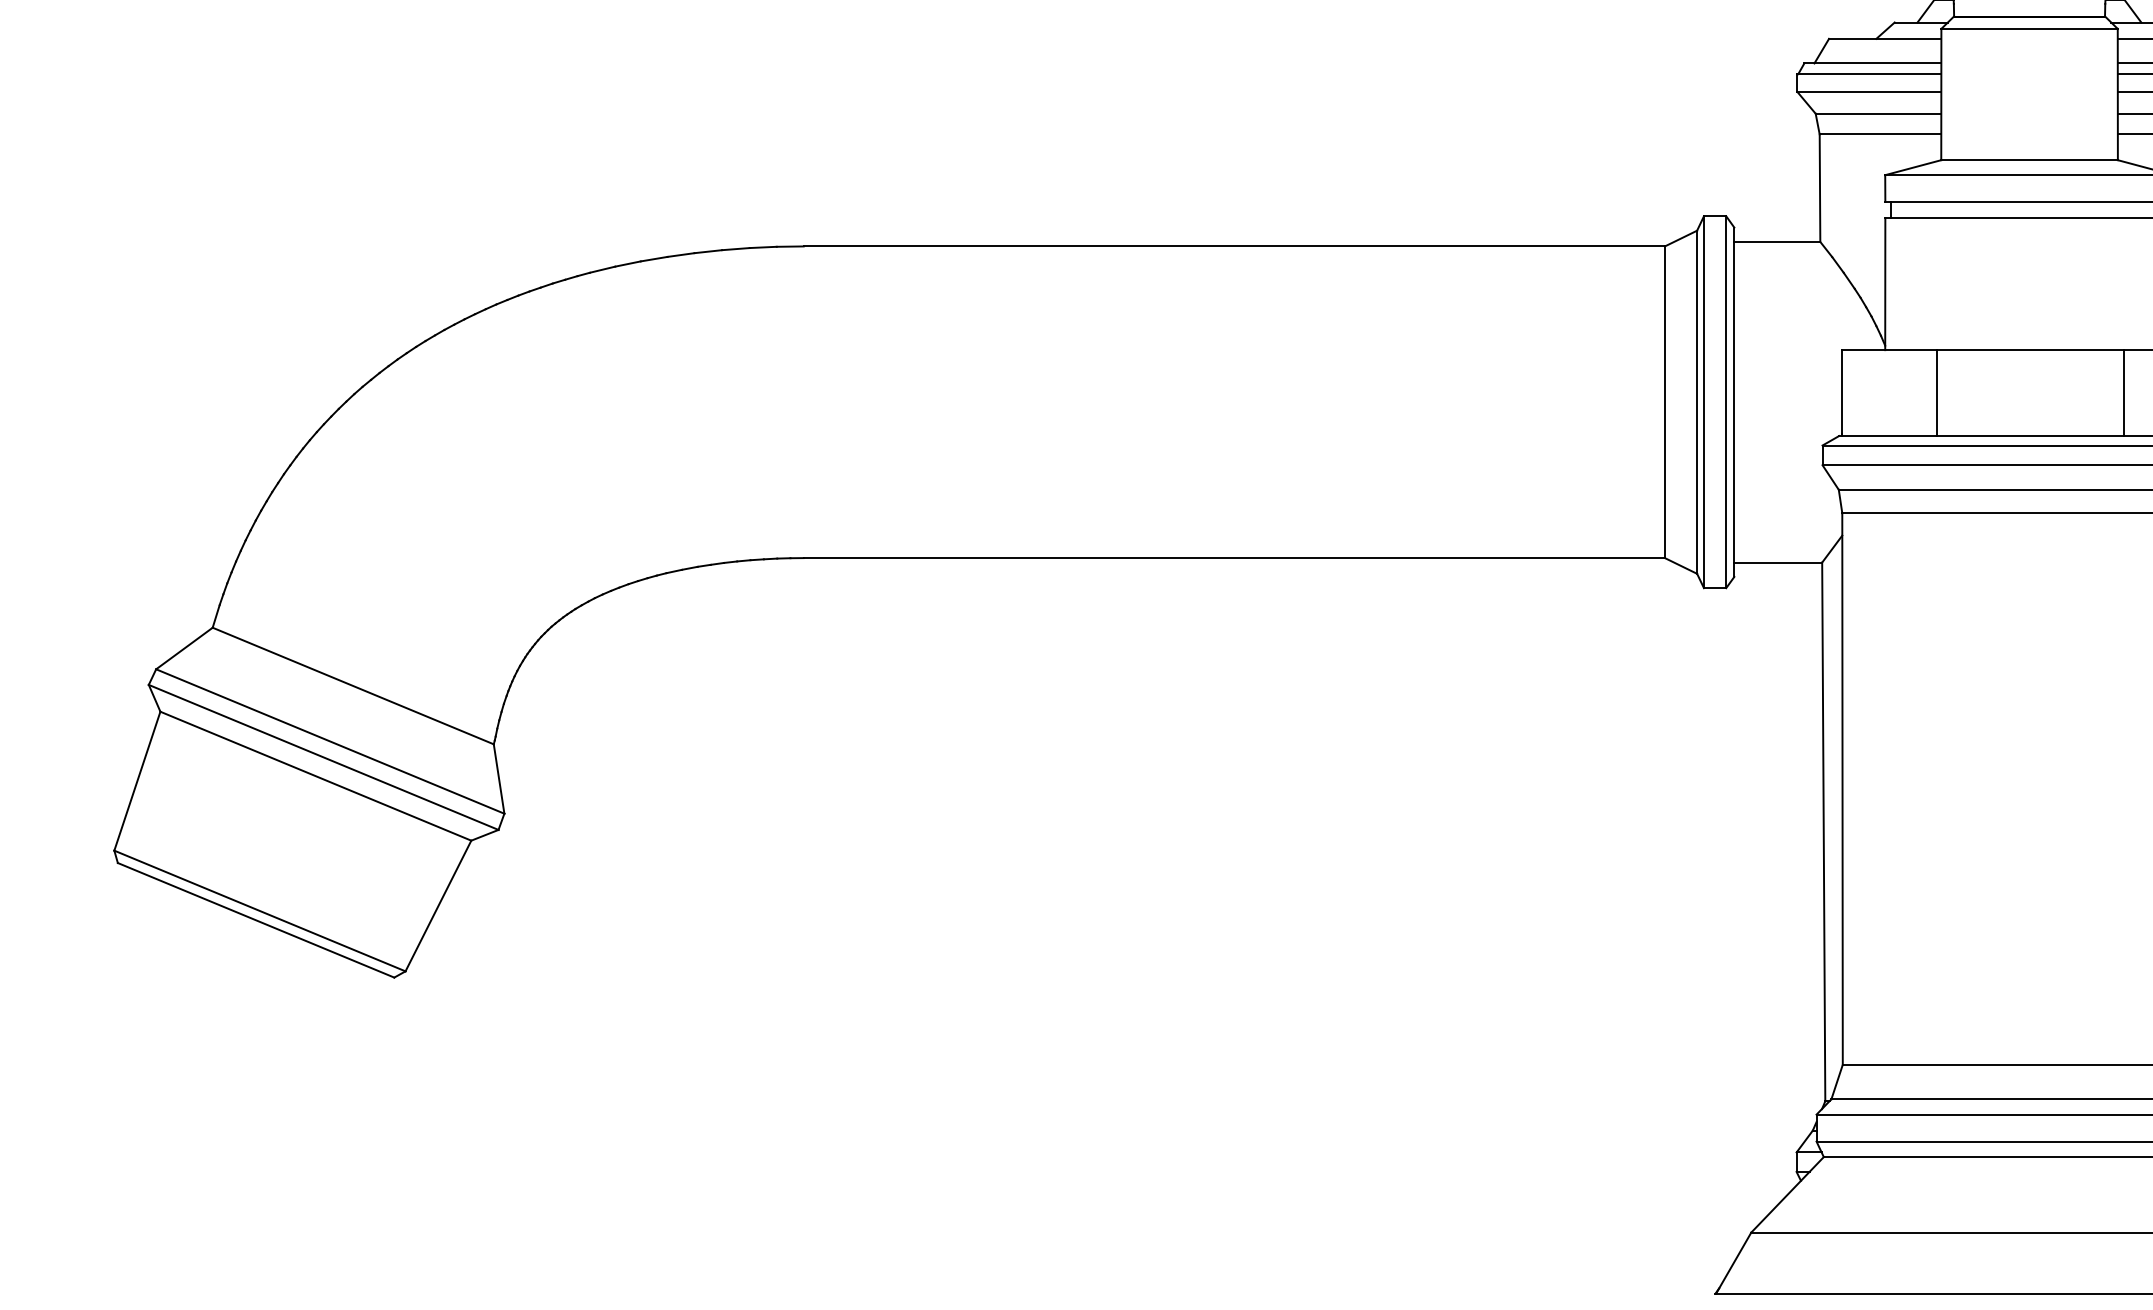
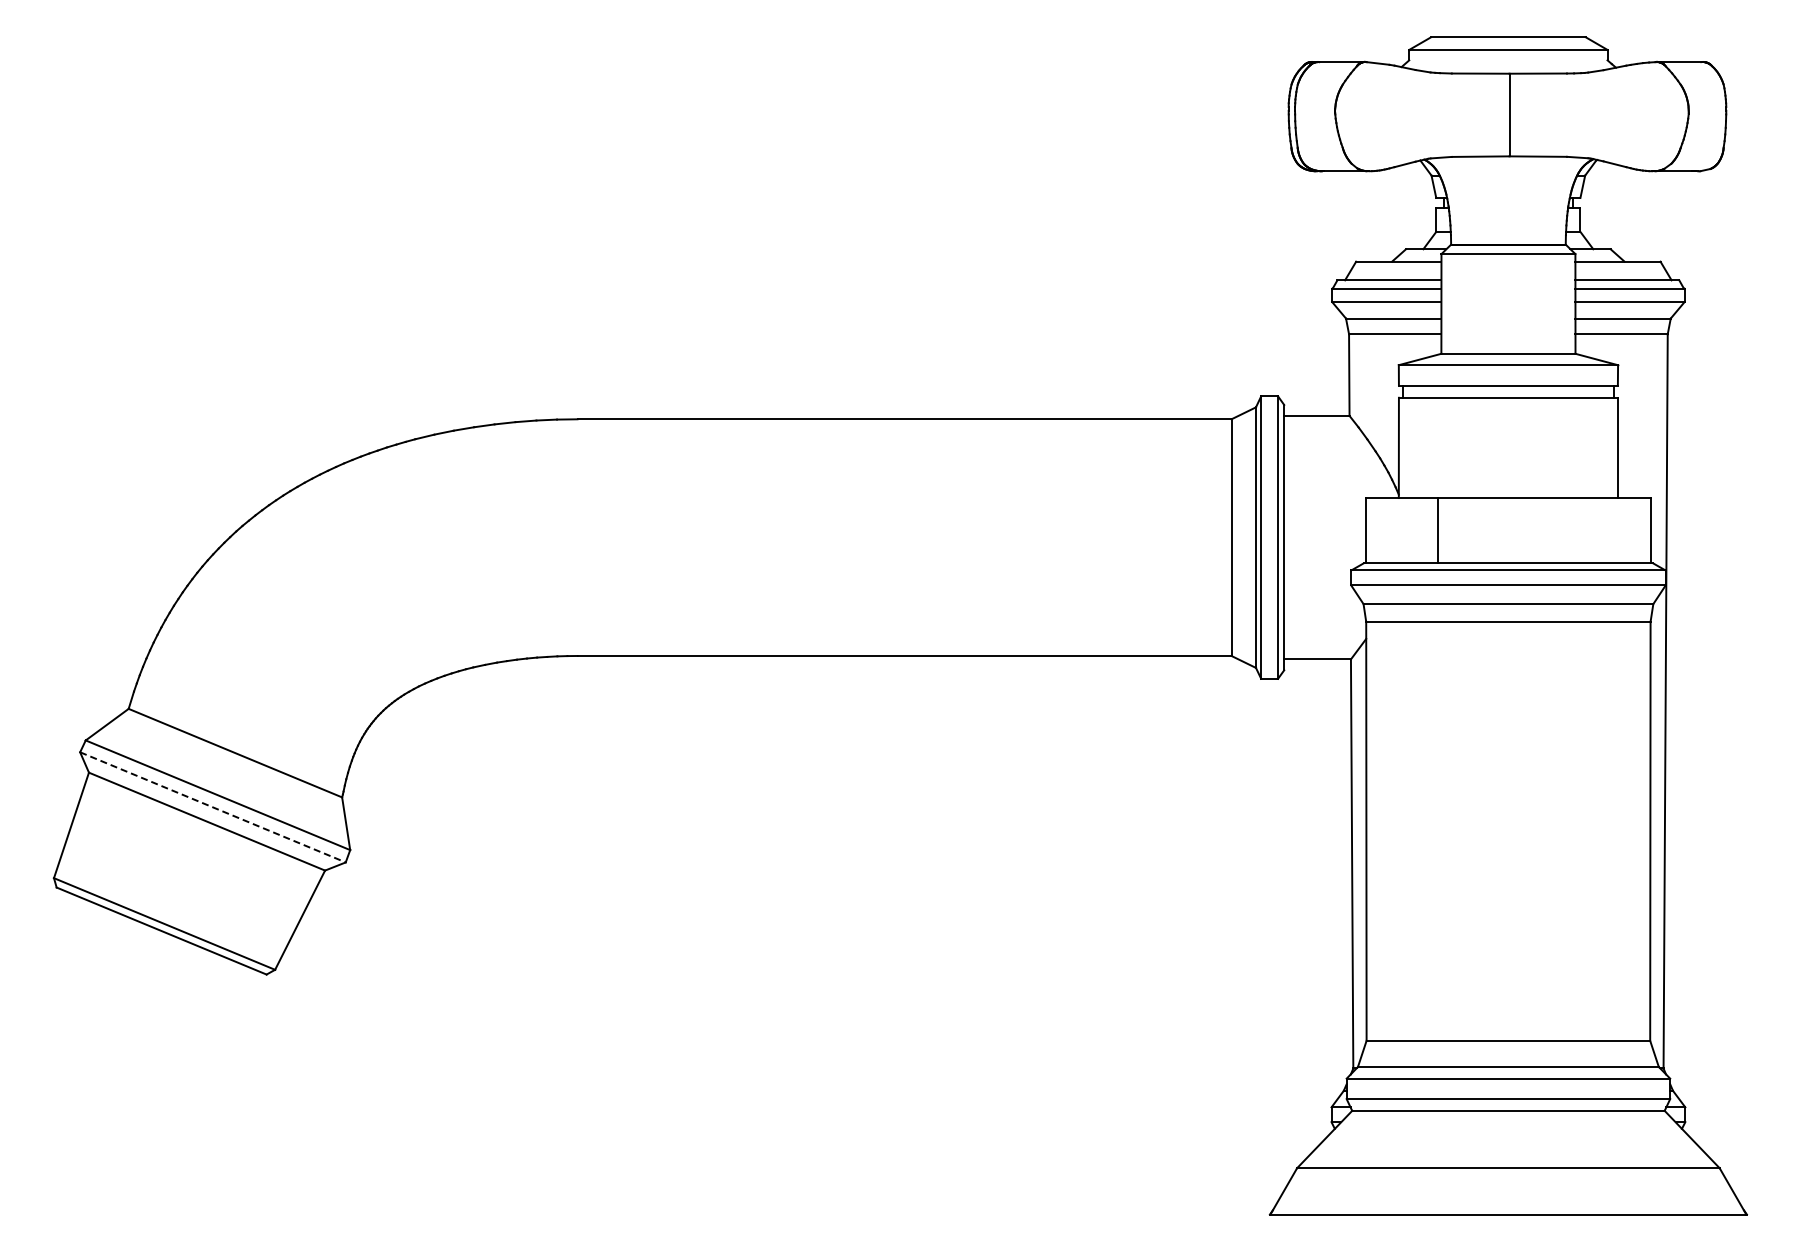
line: (2124, 392) -> (1580, 530), removed
line: (323, 757) -> (212, 807), solid -> dashed

